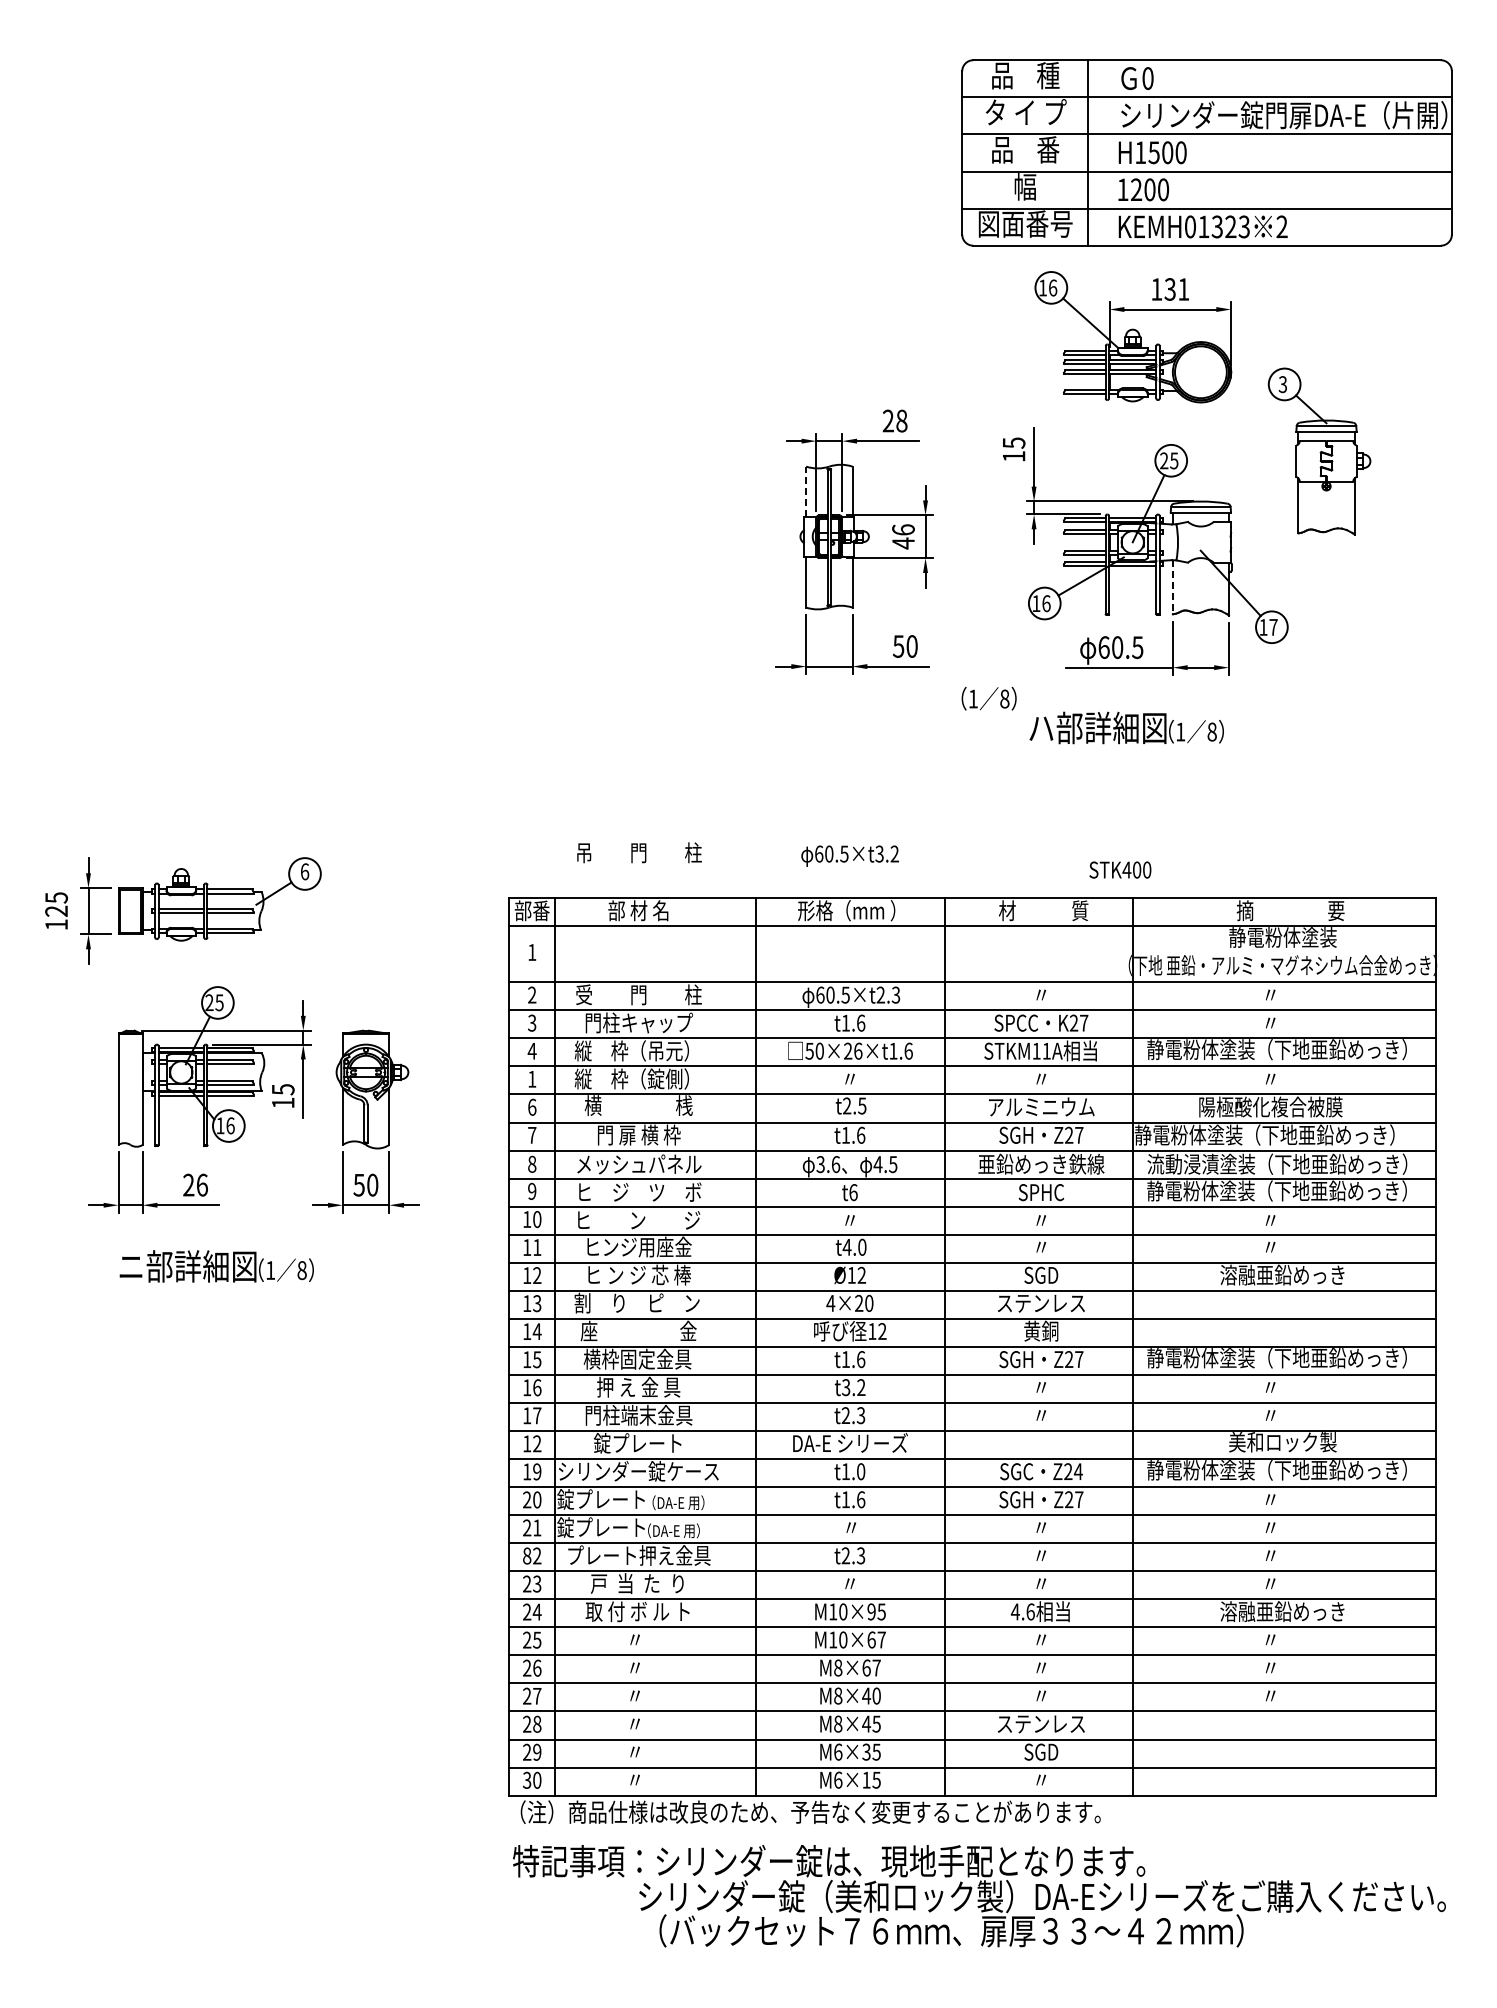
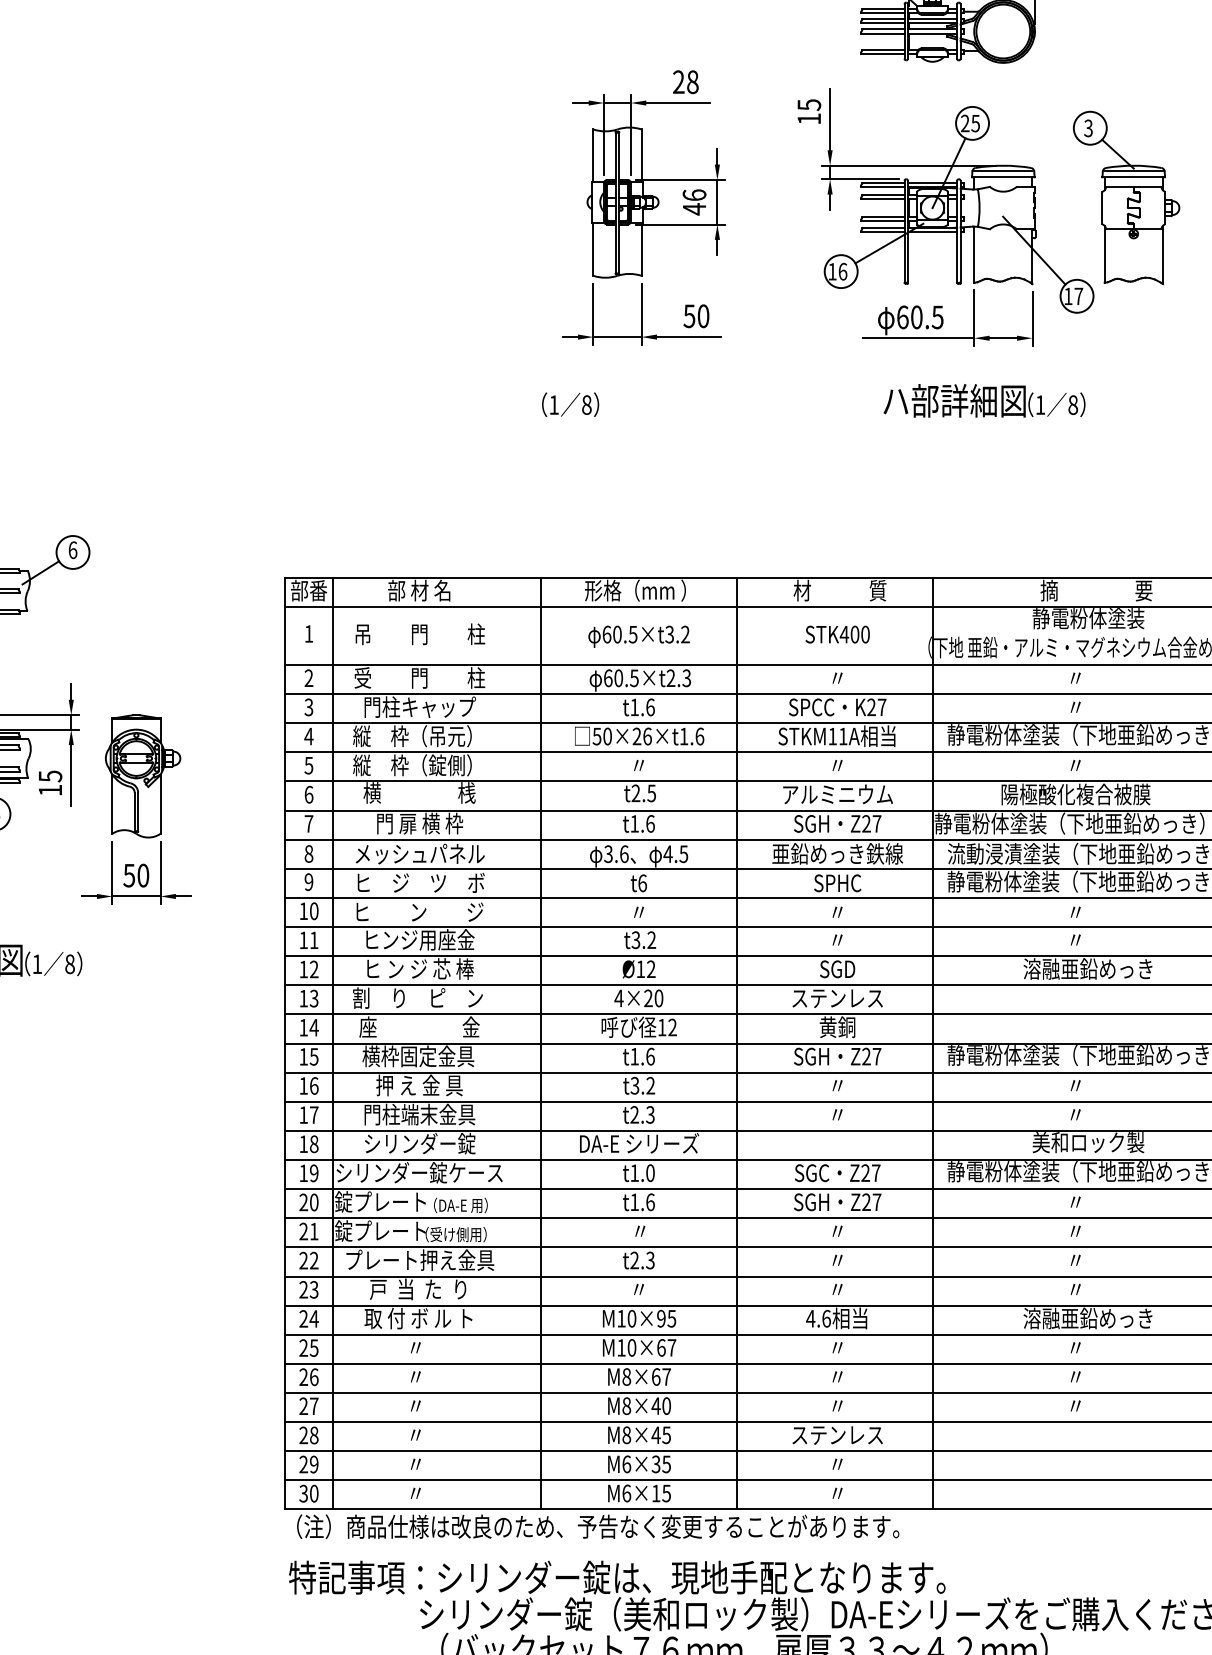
part: (1319, 451) -> (1126, 197), moved
line: (806, 491) -> (593, 155), dashed -> solid
line: (1172, 587) -> (973, 254), dashed -> solid
text: (988, 698) -> (569, 404), moved
text: (1126, 727) -> (984, 400), moved
text: (639, 852) -> (420, 634), moved
text: (849, 855) -> (638, 636), moved
text: (1120, 869) -> (837, 634), moved
text: (531, 1079) -> (308, 765), 1 -> 5
text: (854, 1246) -> (643, 939), t4.0 -> t3.2
text: (537, 1443) -> (314, 1143), 12 -> 18
text: (639, 1443) -> (420, 1143), 錠プレート -> シリンダー錠
text: (1077, 1471) -> (875, 1172), Z24 -> Z27
text: (673, 1530) -> (455, 1234), （DA-E 用） -> （受け側用）
text: (527, 1555) -> (304, 1260), 82 -> 22
text: (1041, 1751) -> (837, 1463), SGD -> 〃

